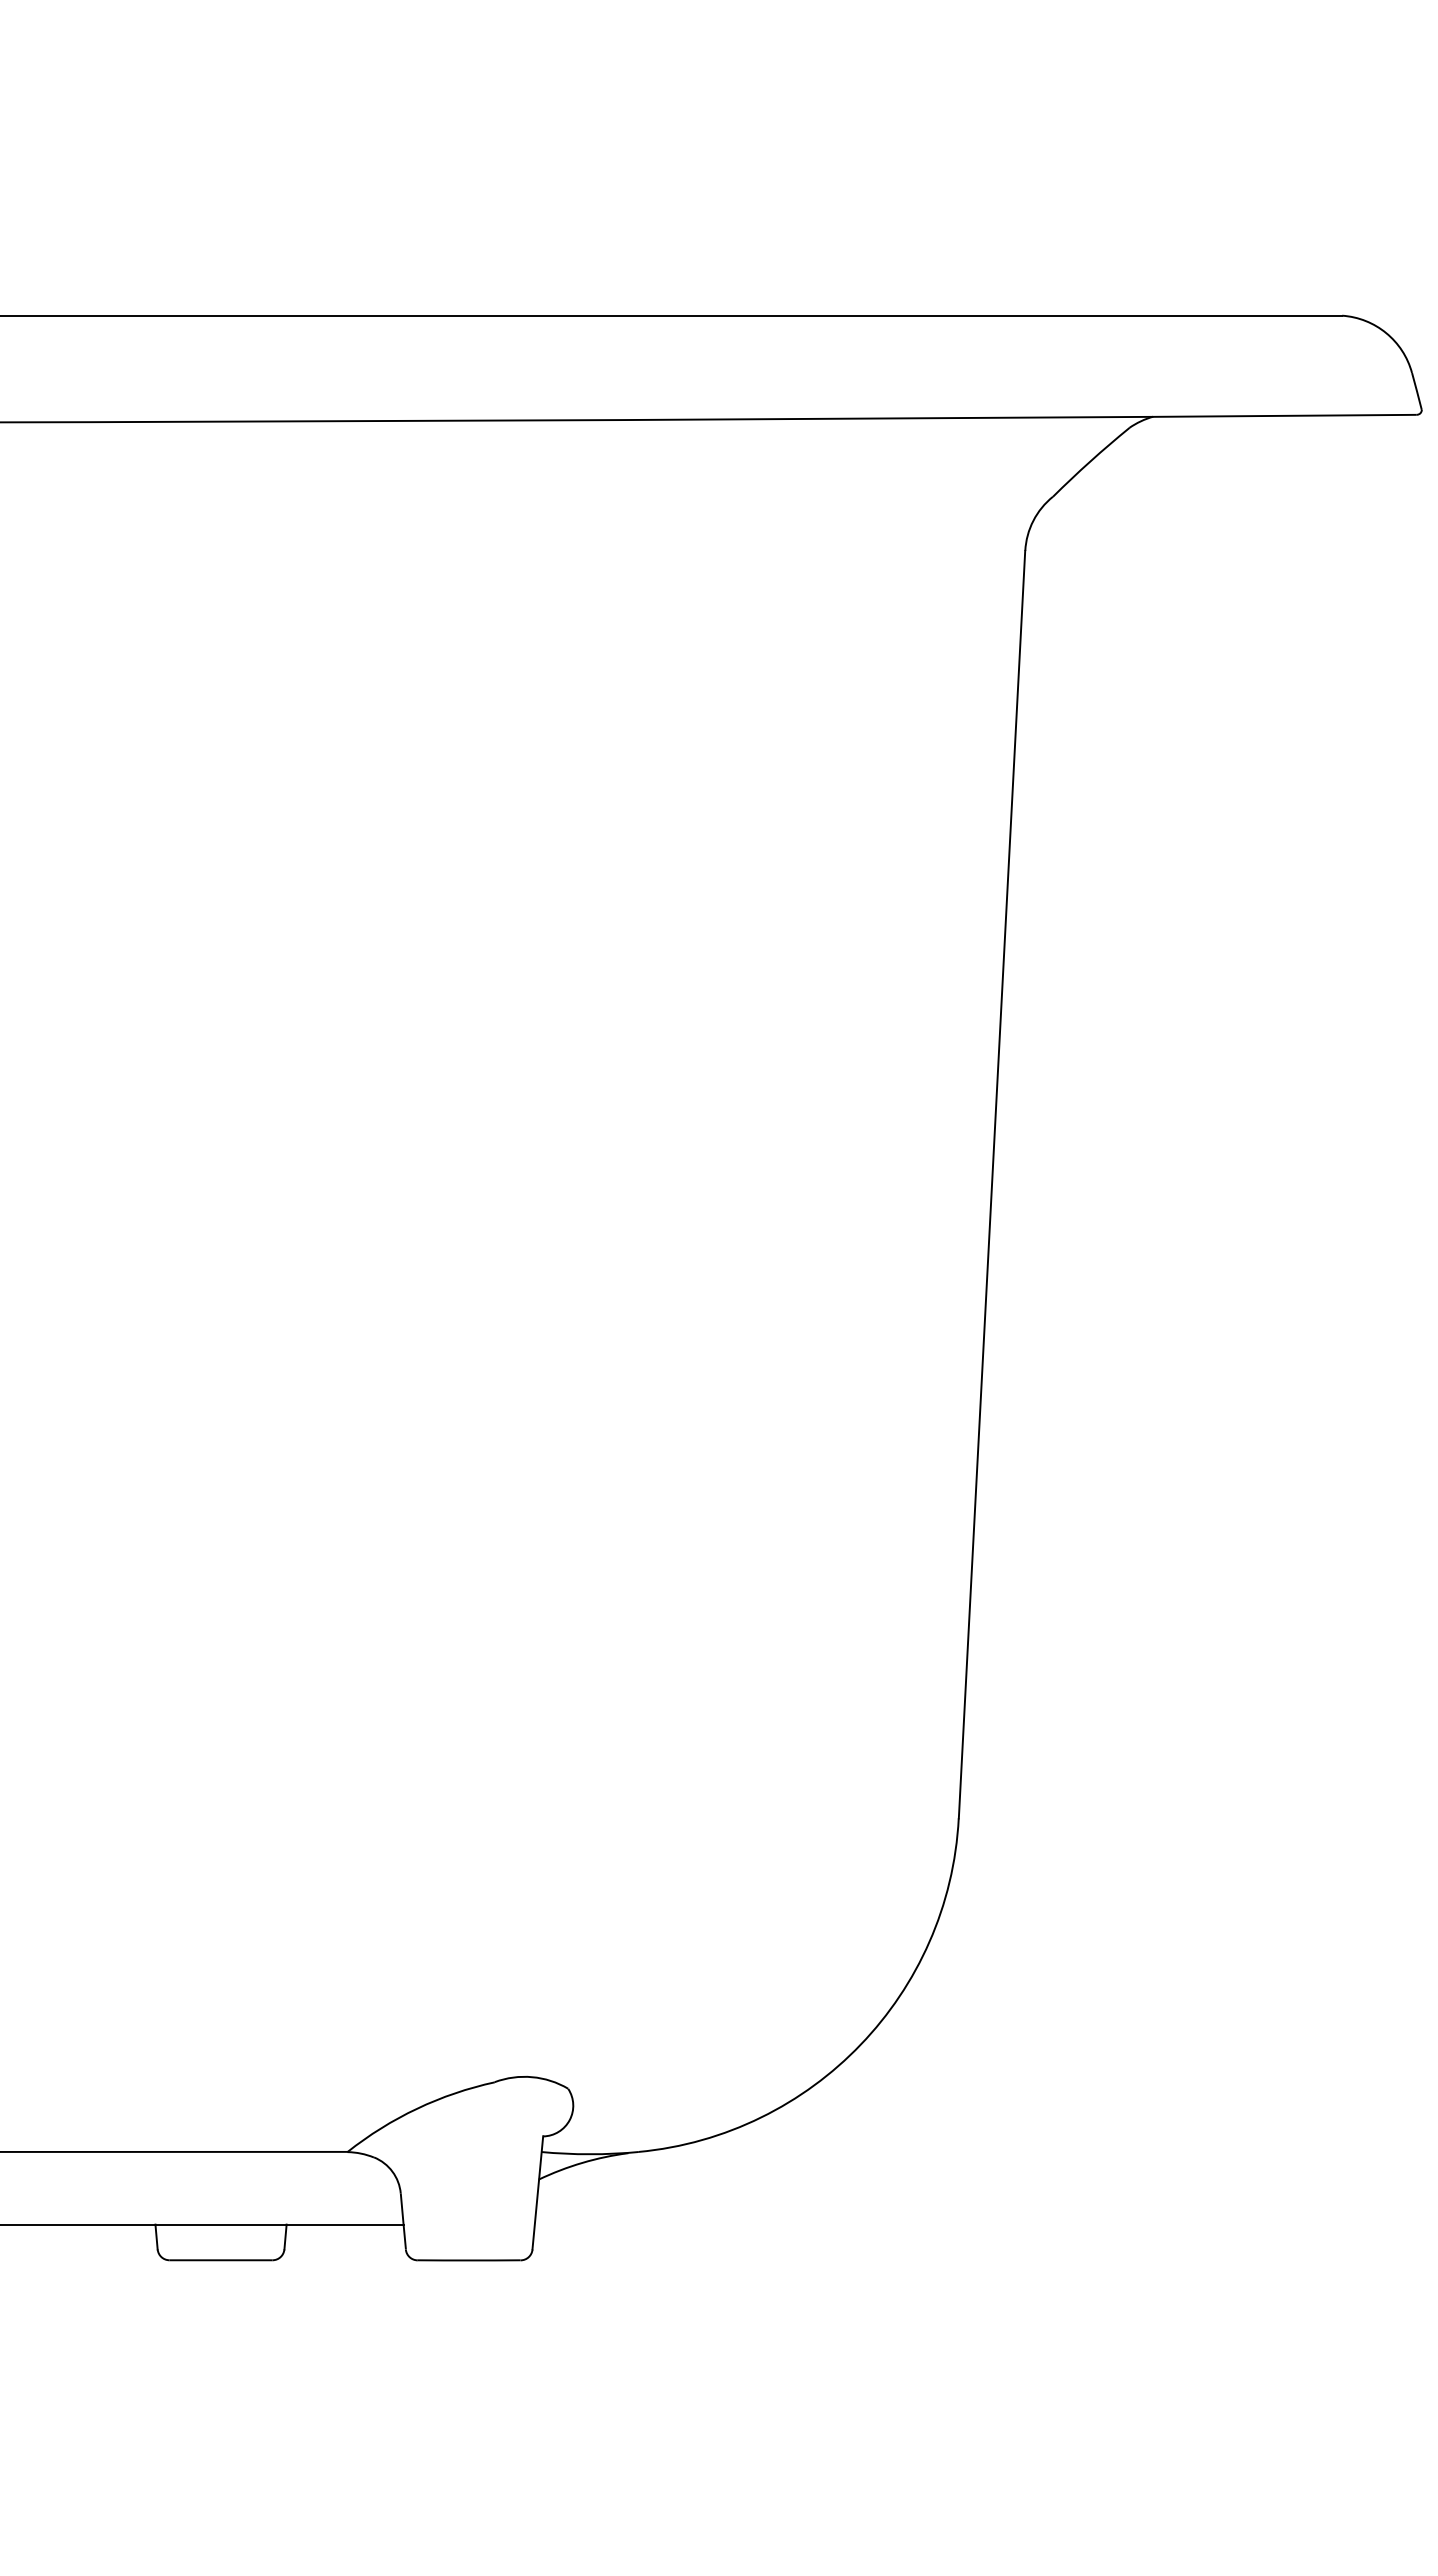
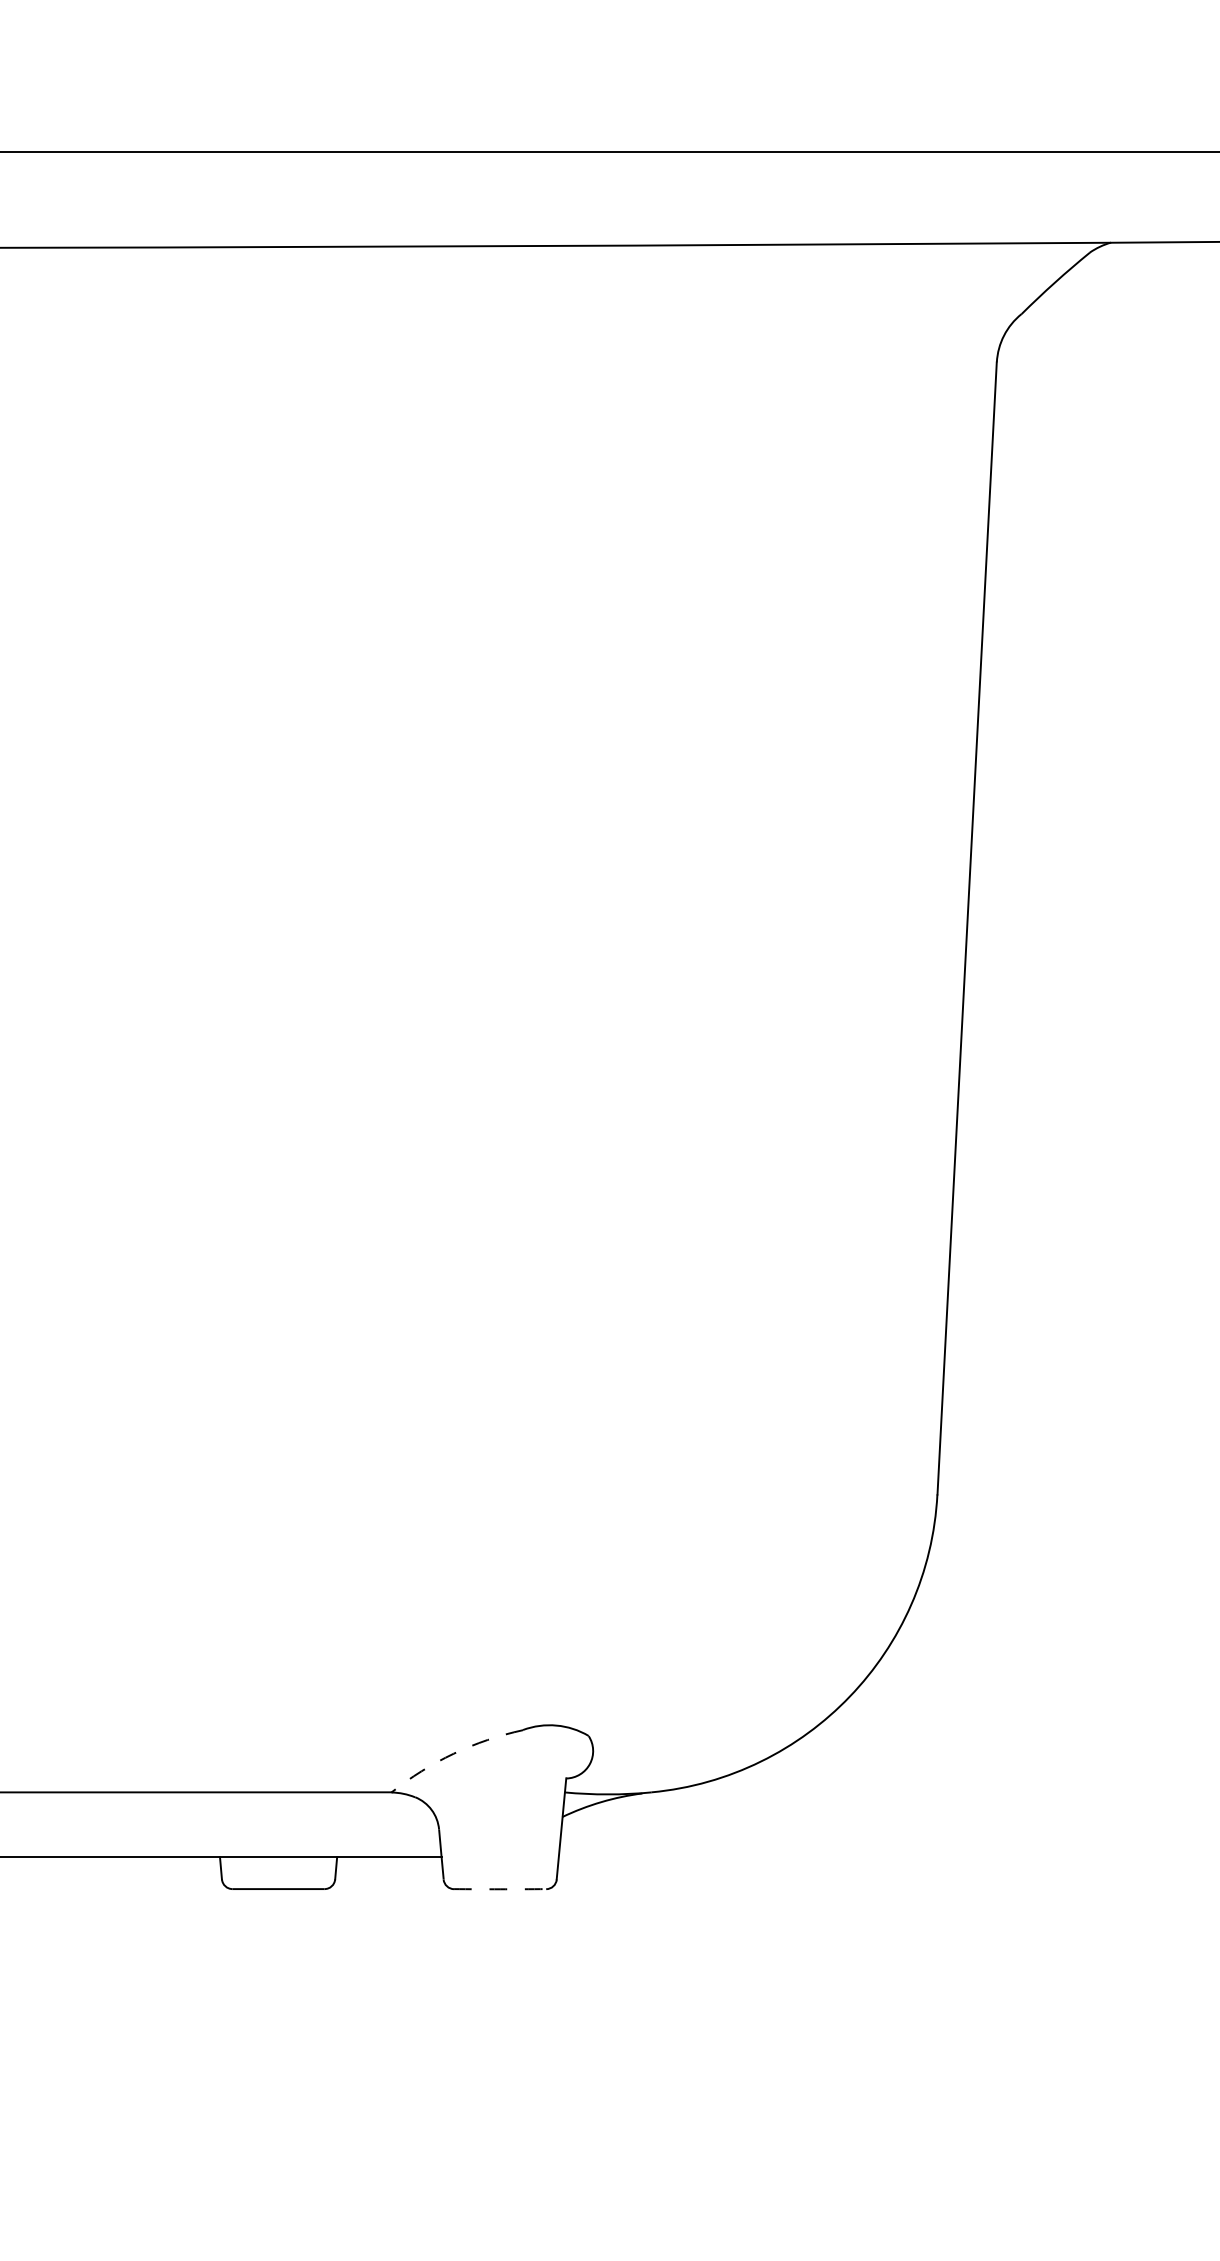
arc: (417, 2108) -> (454, 1753), solid -> dashed
arc: (469, 2260) -> (500, 1889), solid -> dashed

